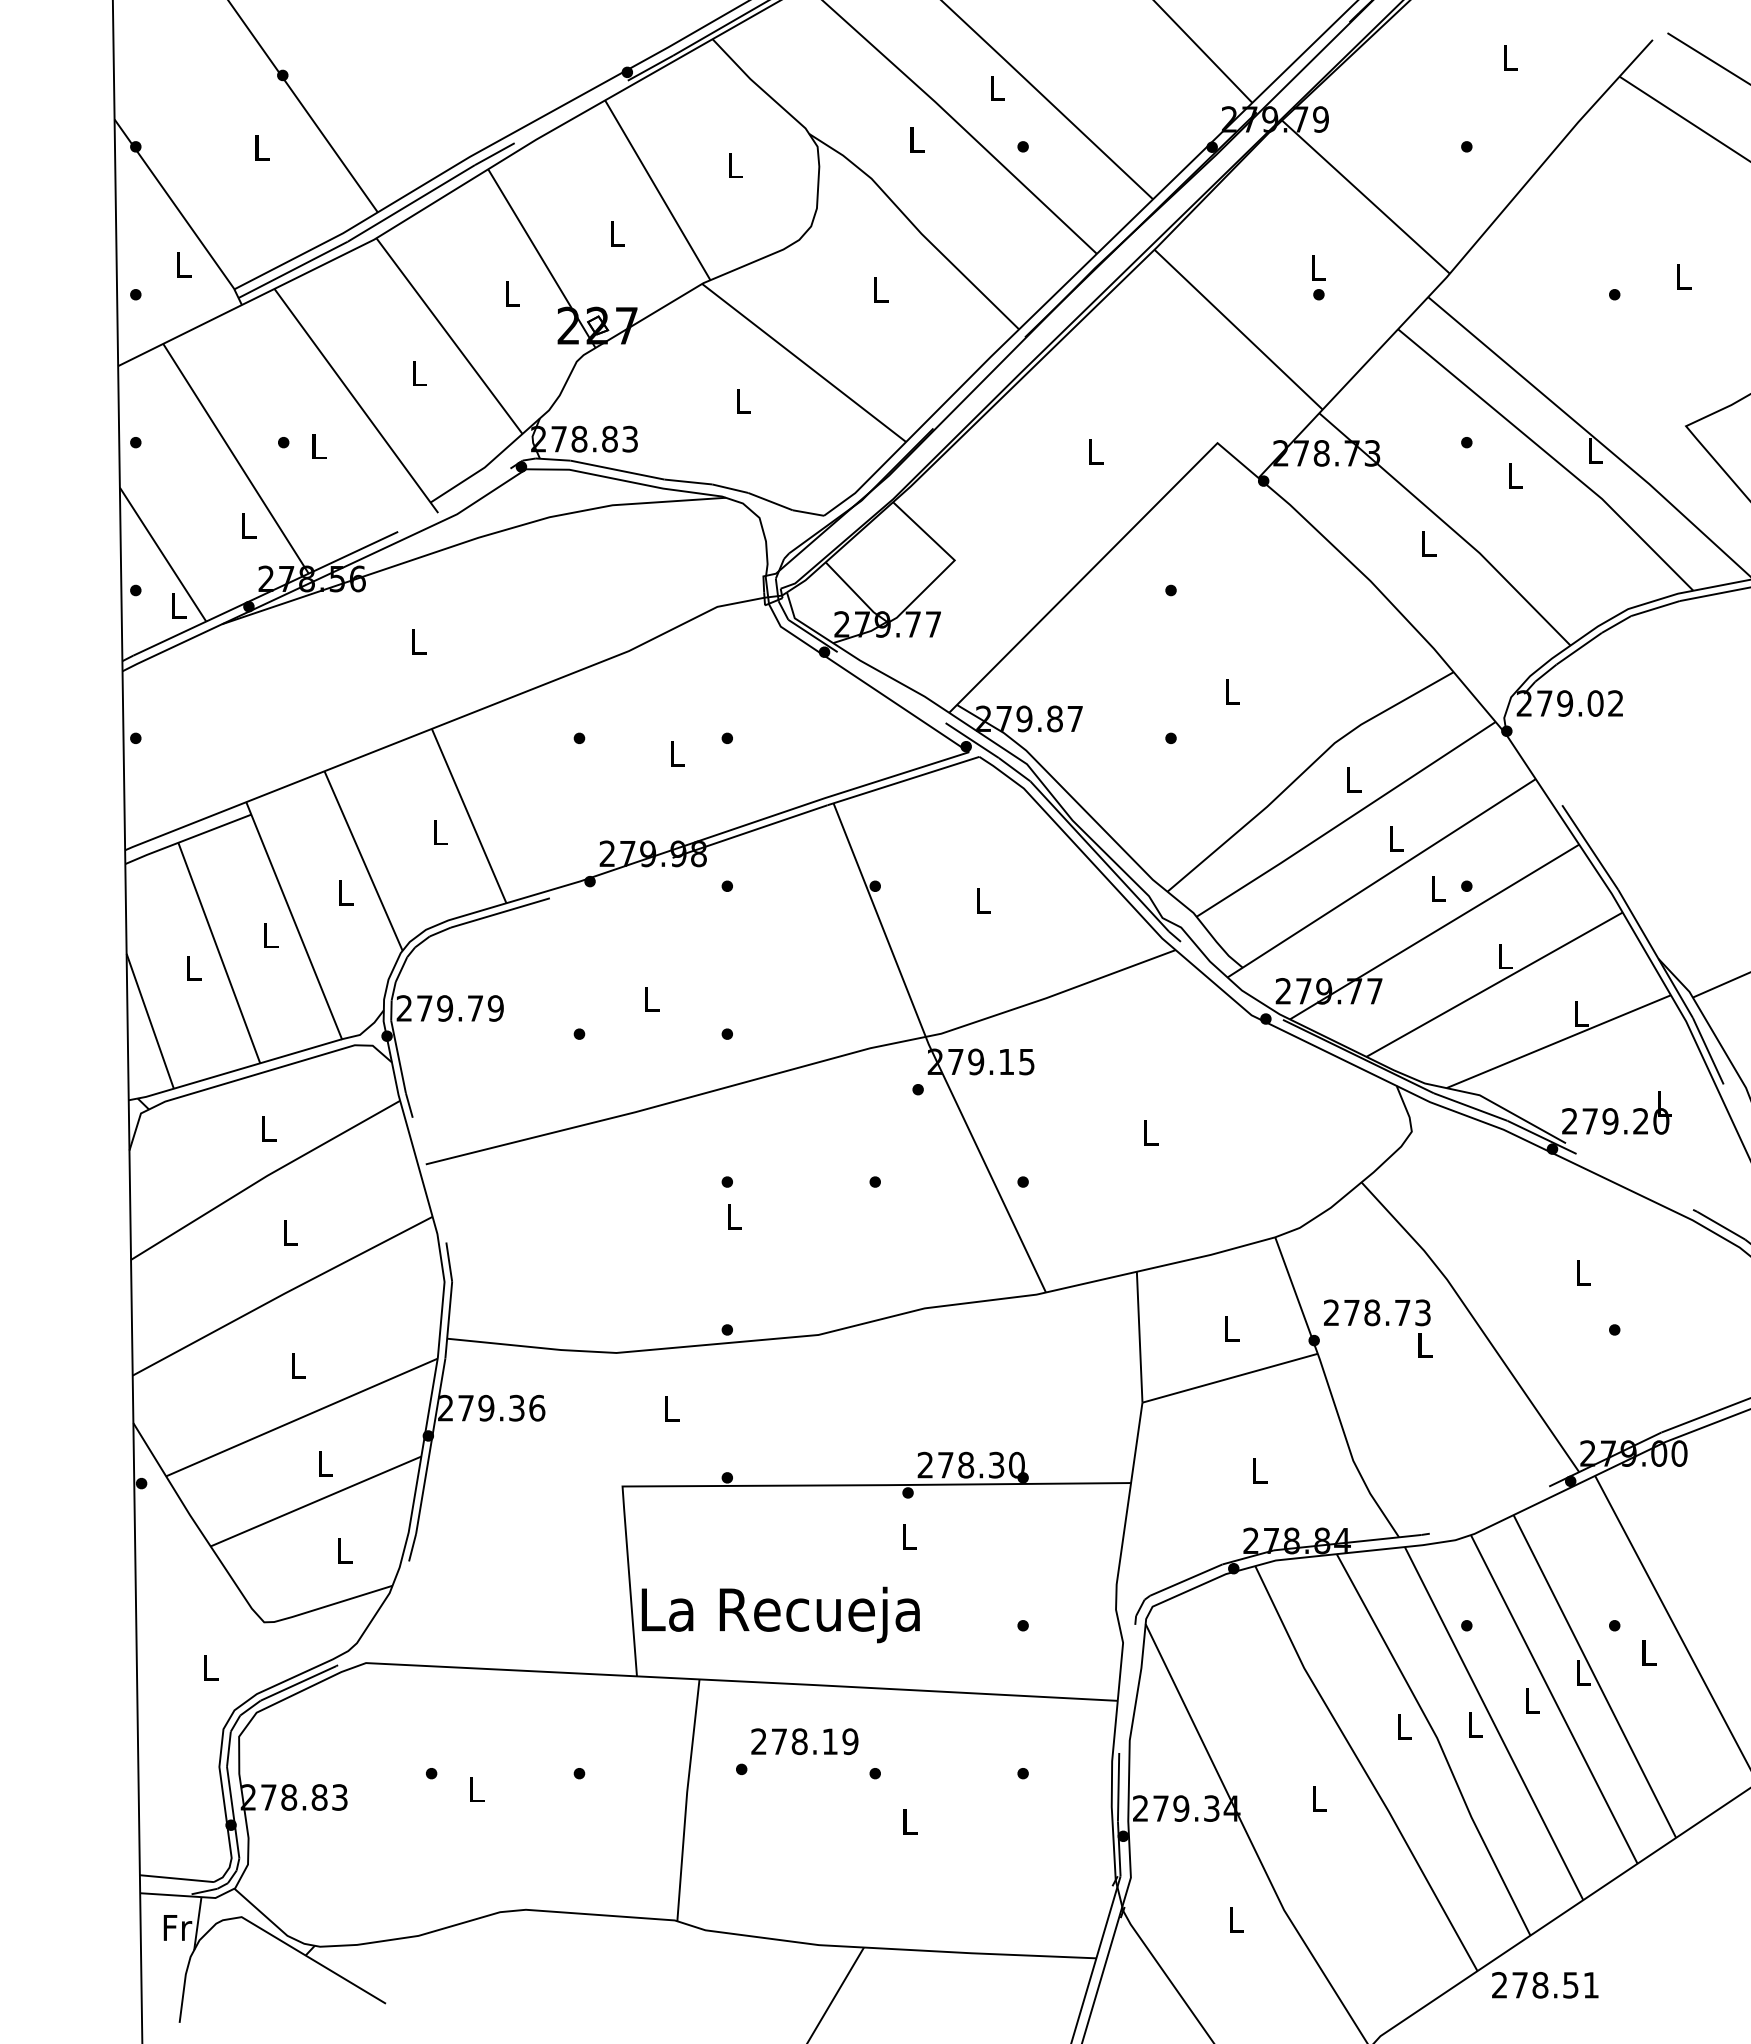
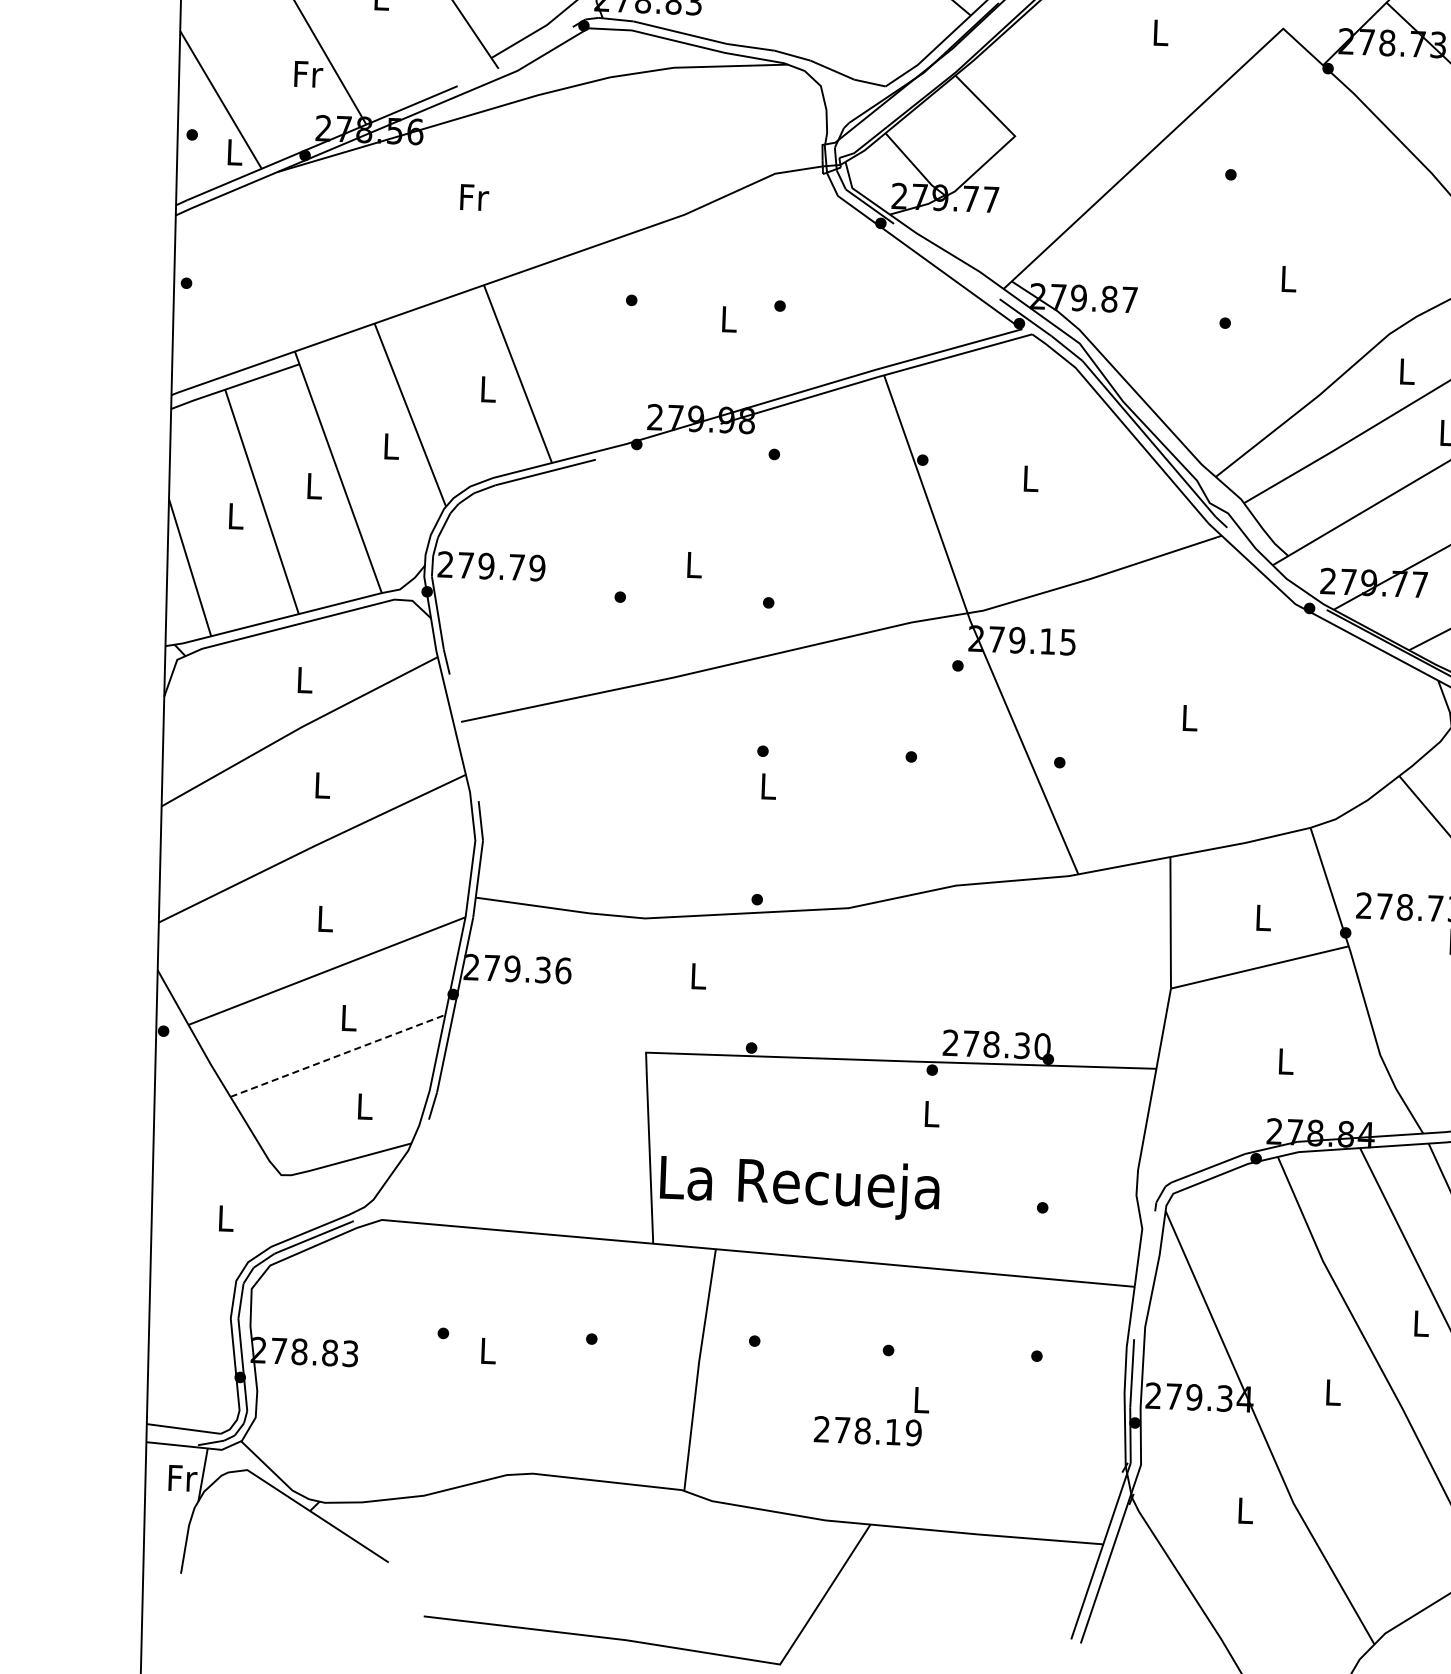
text: (249, 525) -> (308, 74), L -> Fr
text: (419, 641) -> (474, 197), L -> Fr
line: (316, 1501) -> (338, 1055), solid -> dashed
text: (804, 1741) -> (867, 1430), moved

